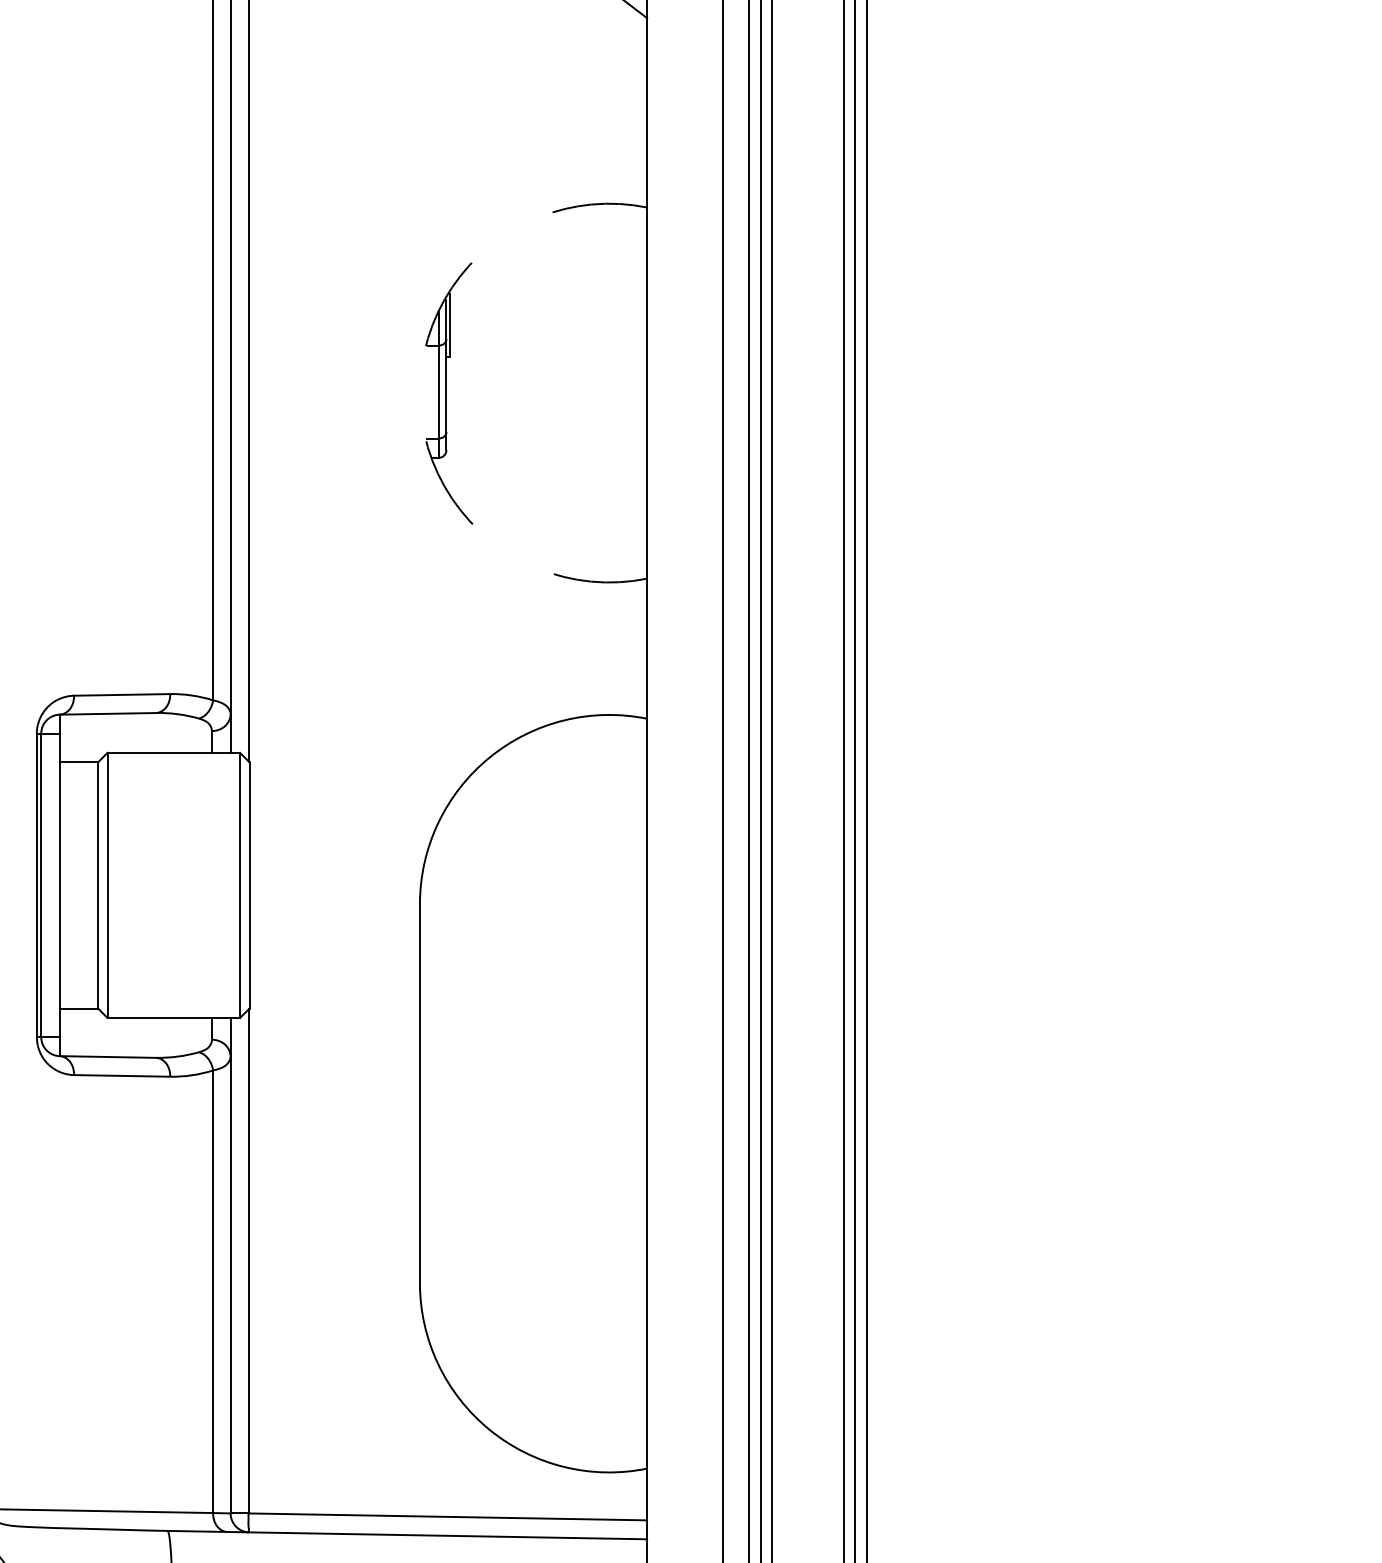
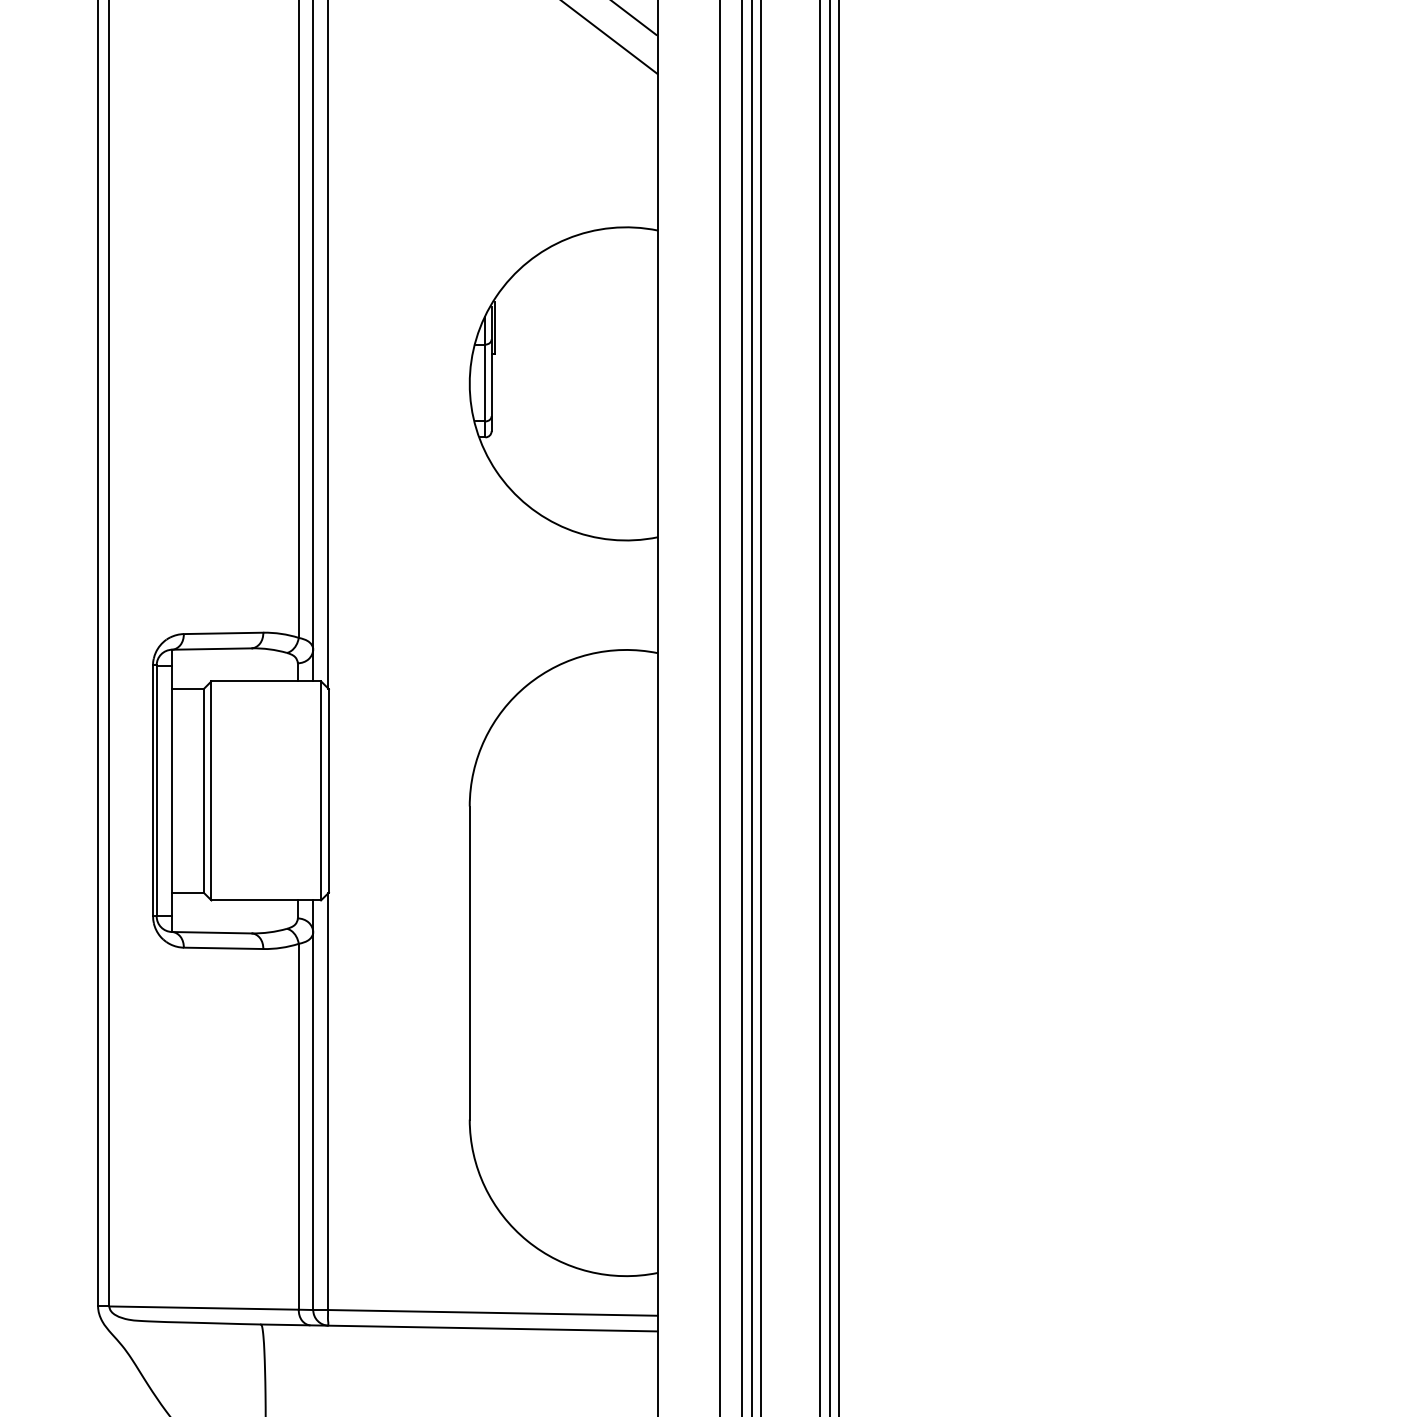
arc: (419, 392) -> (469, 383), dashed -> solid

